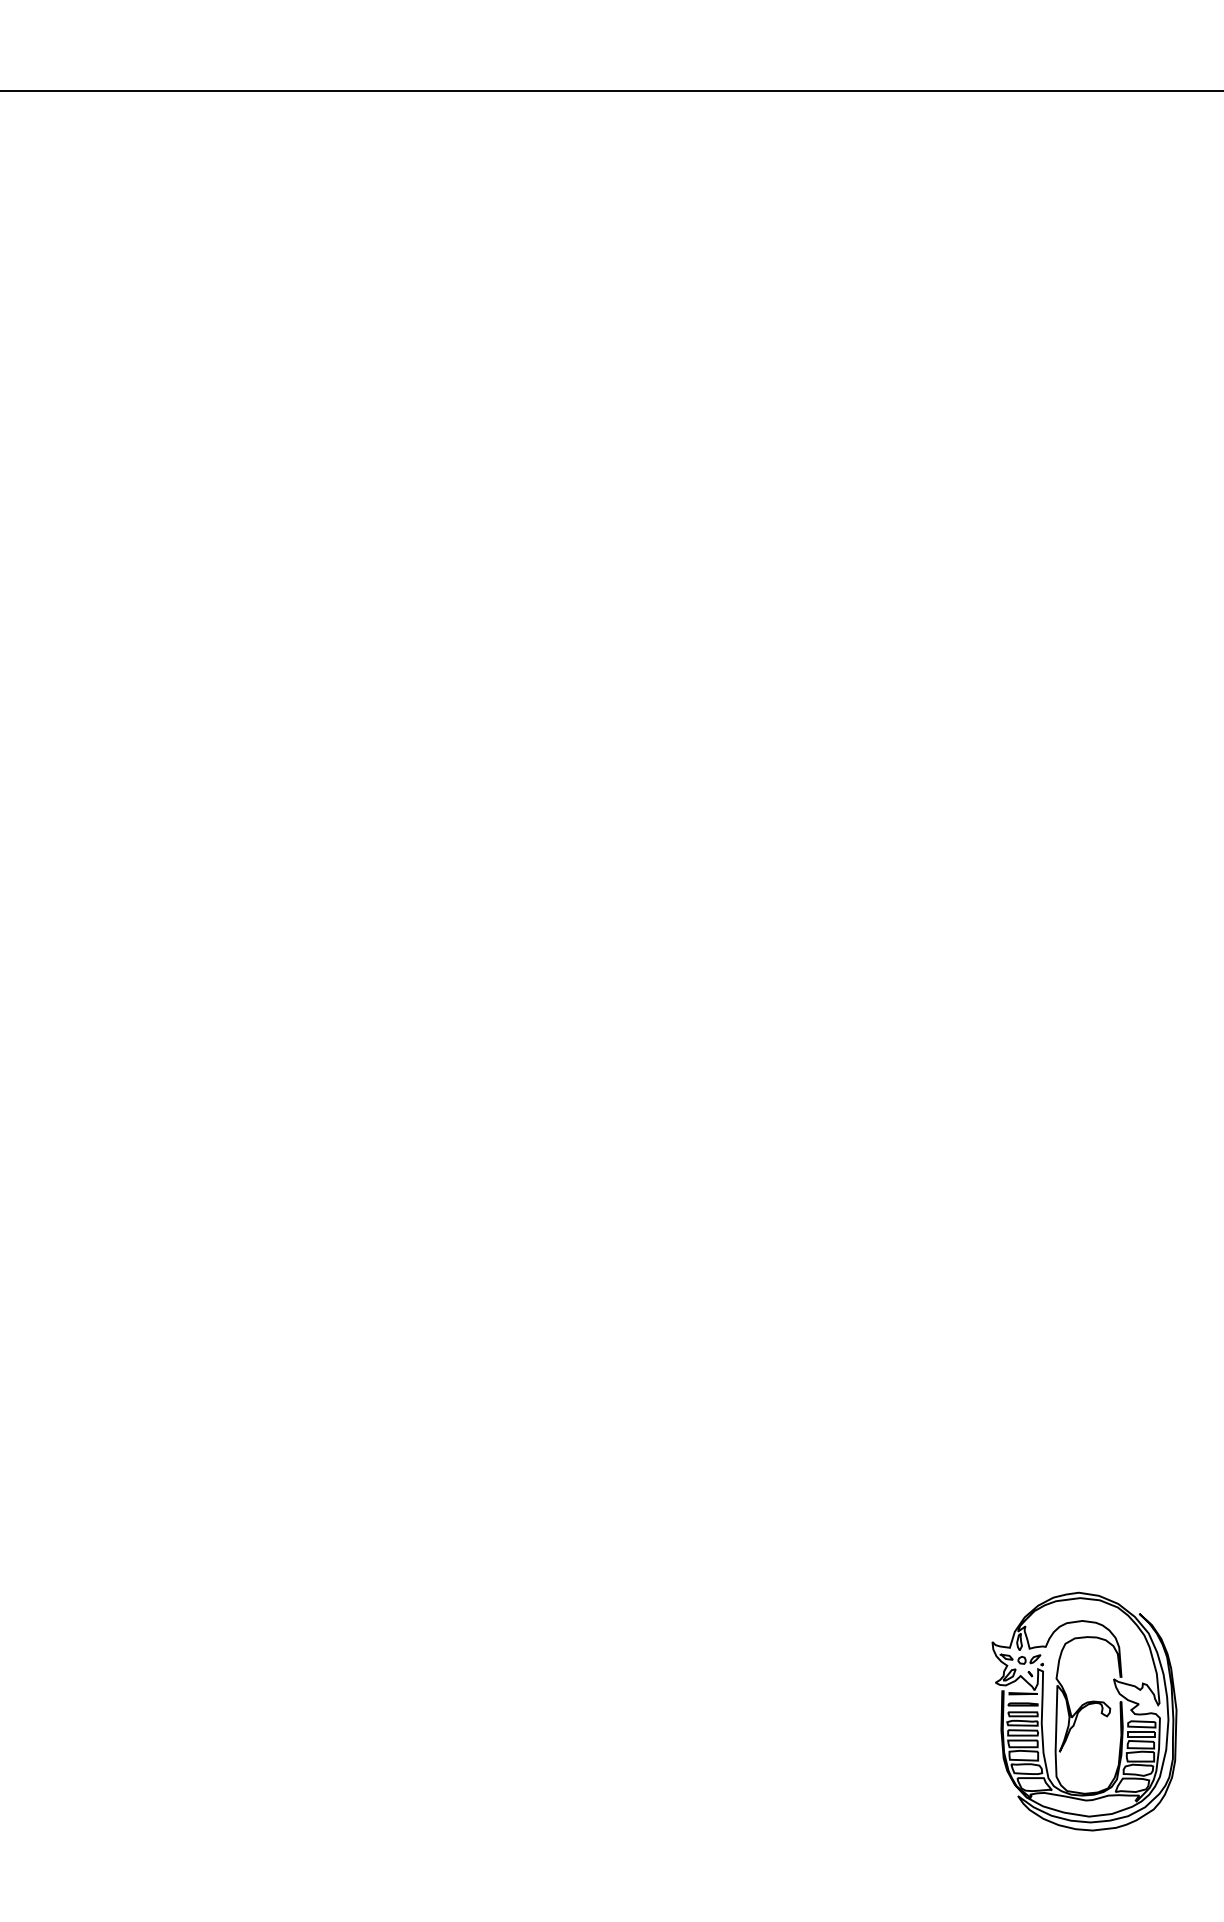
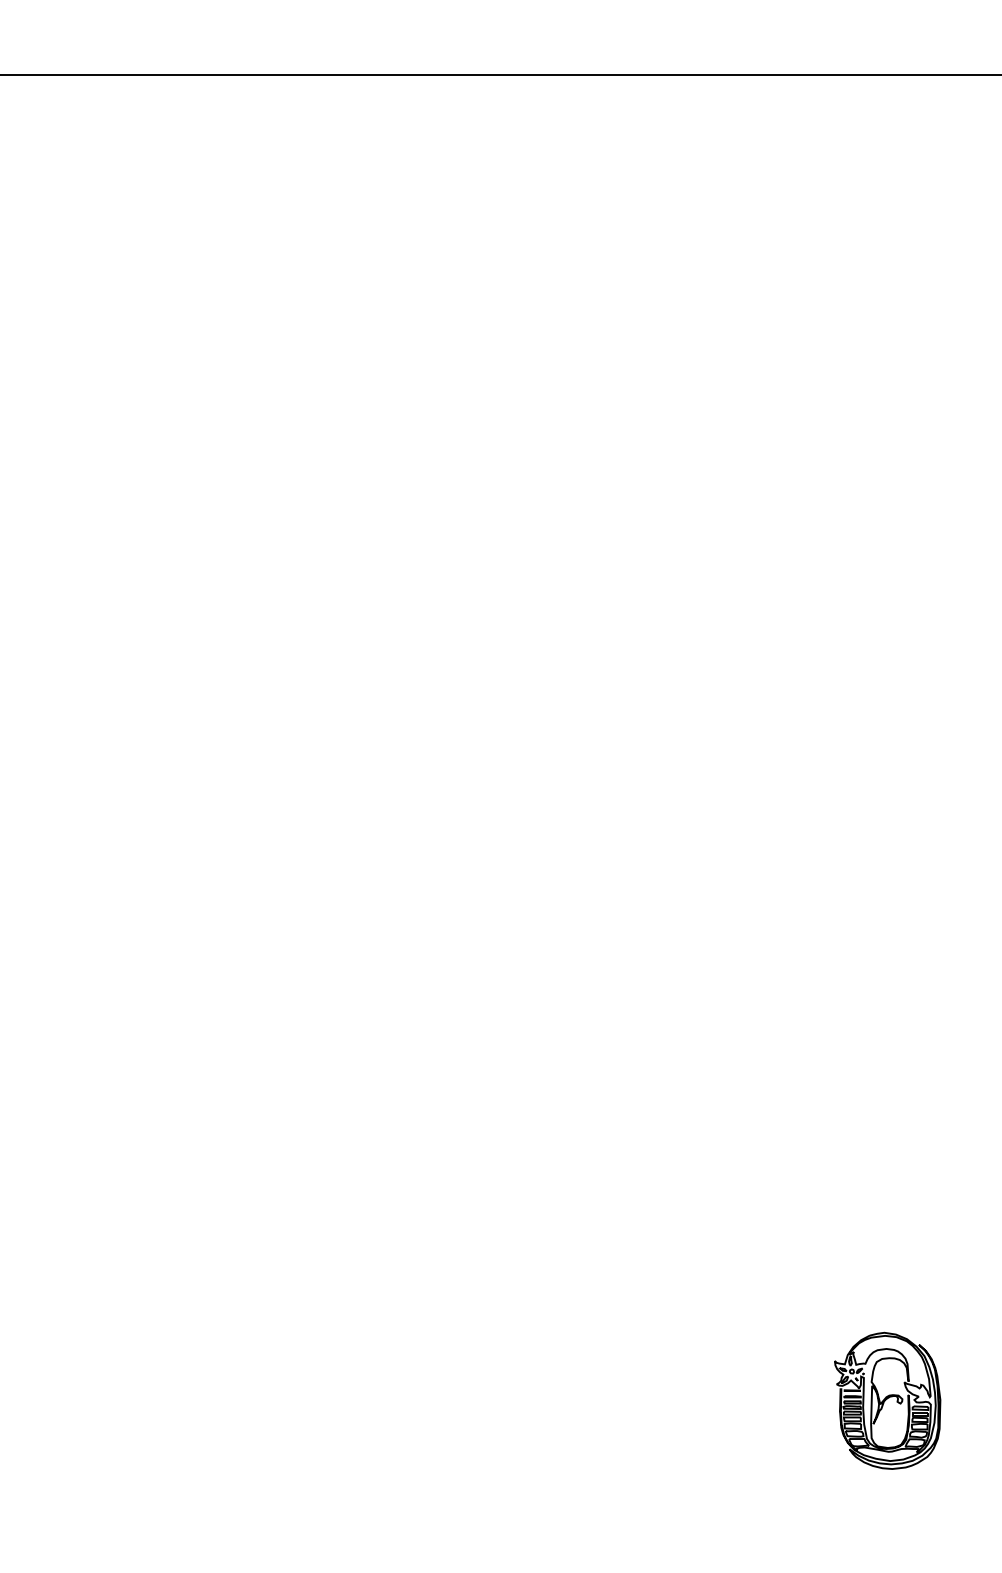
part: (1084, 1711) -> (887, 1400), size x0.7

